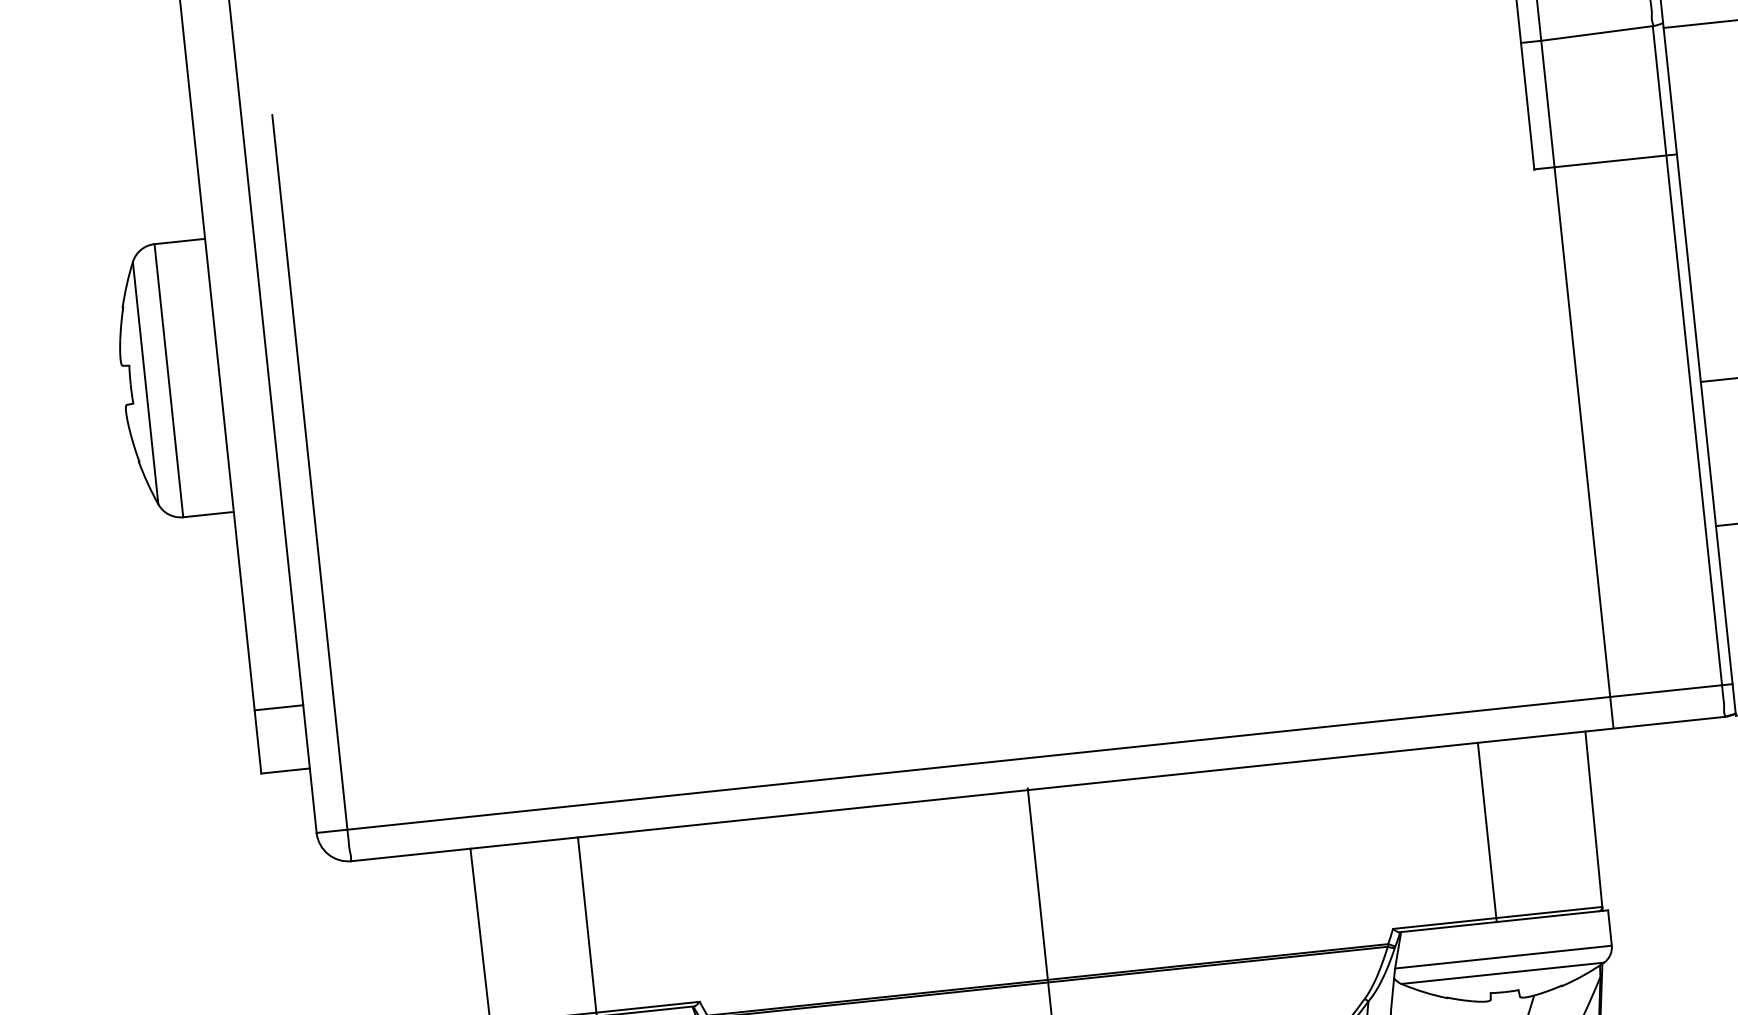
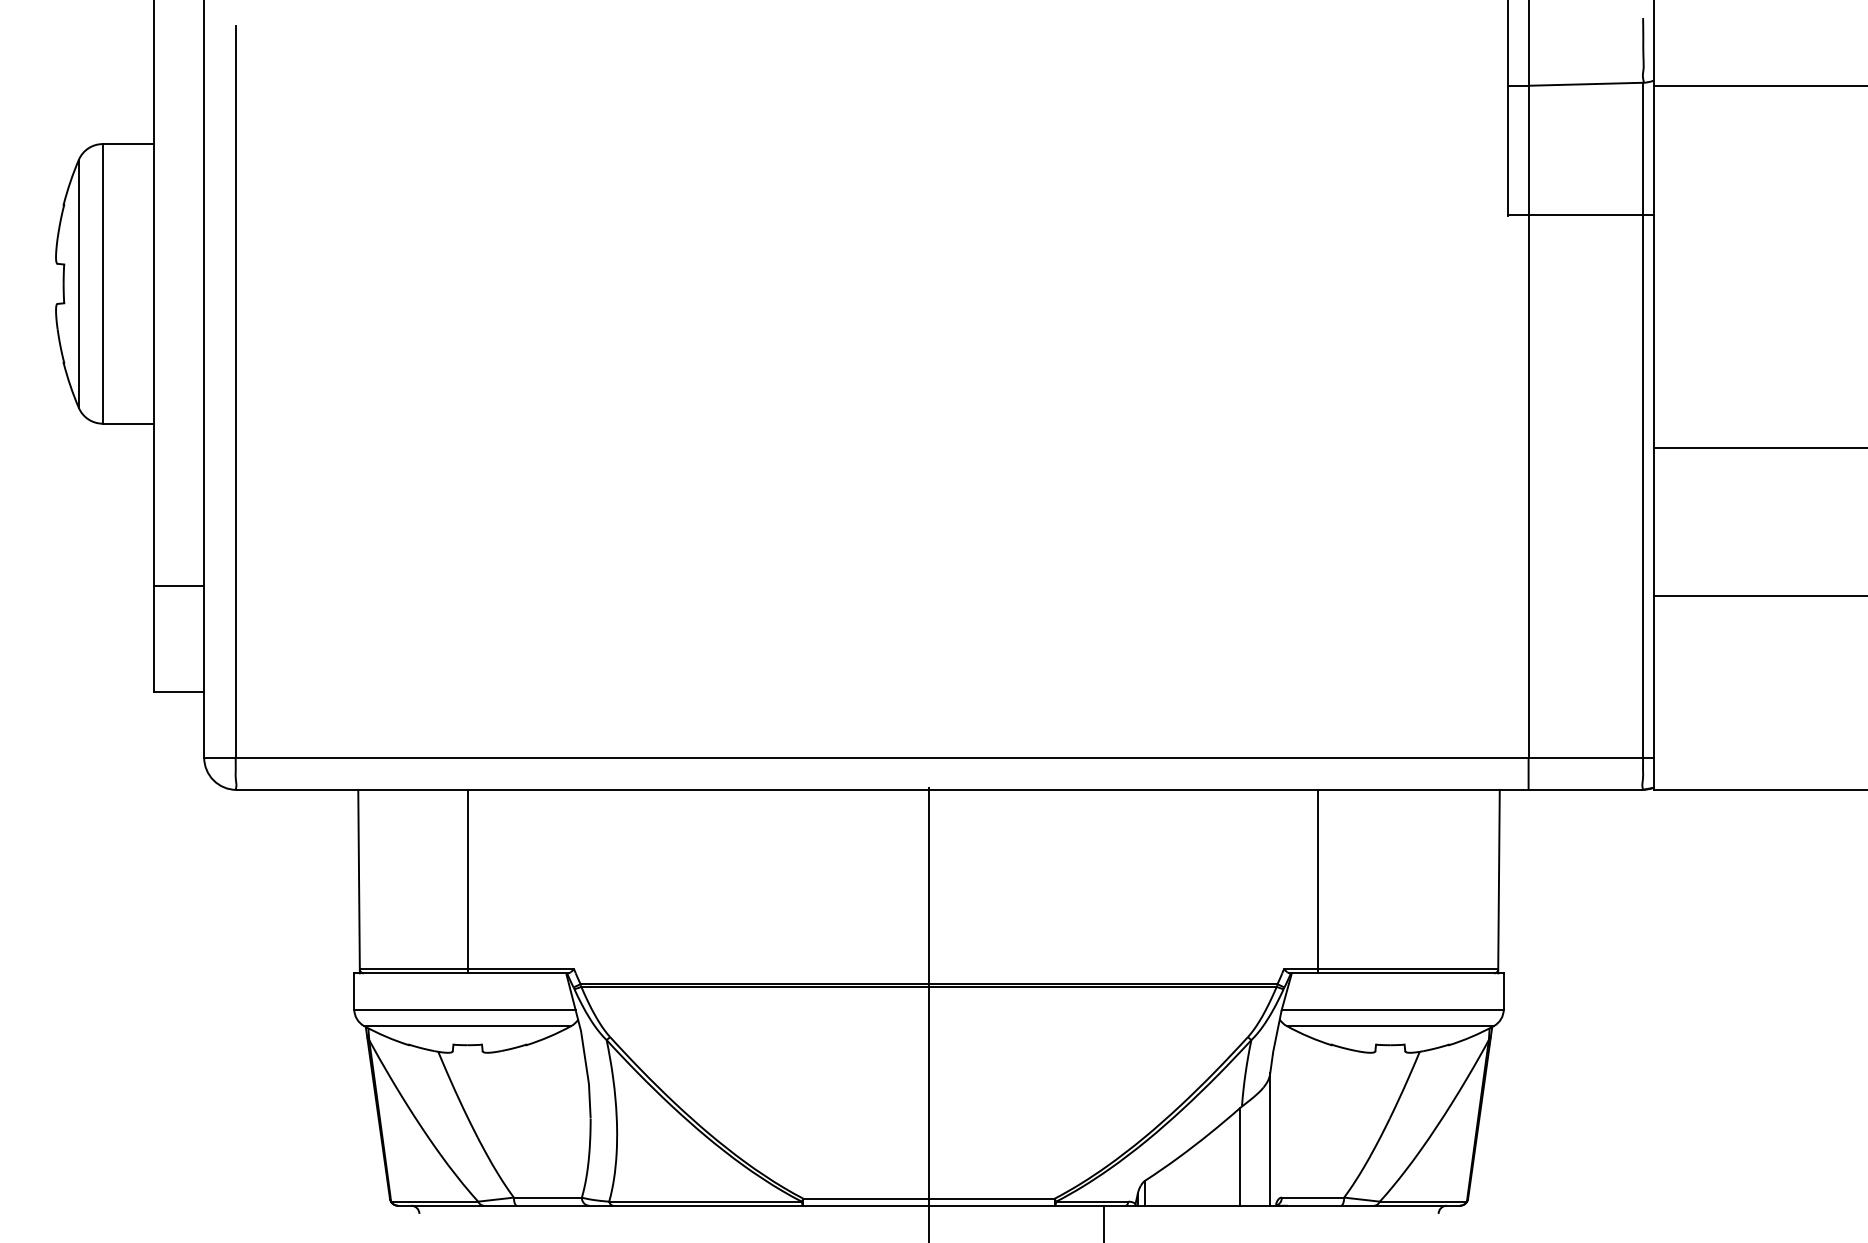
line: (279, 707) -> (179, 585), moved
line: (1487, 832) -> (1317, 881), moved

